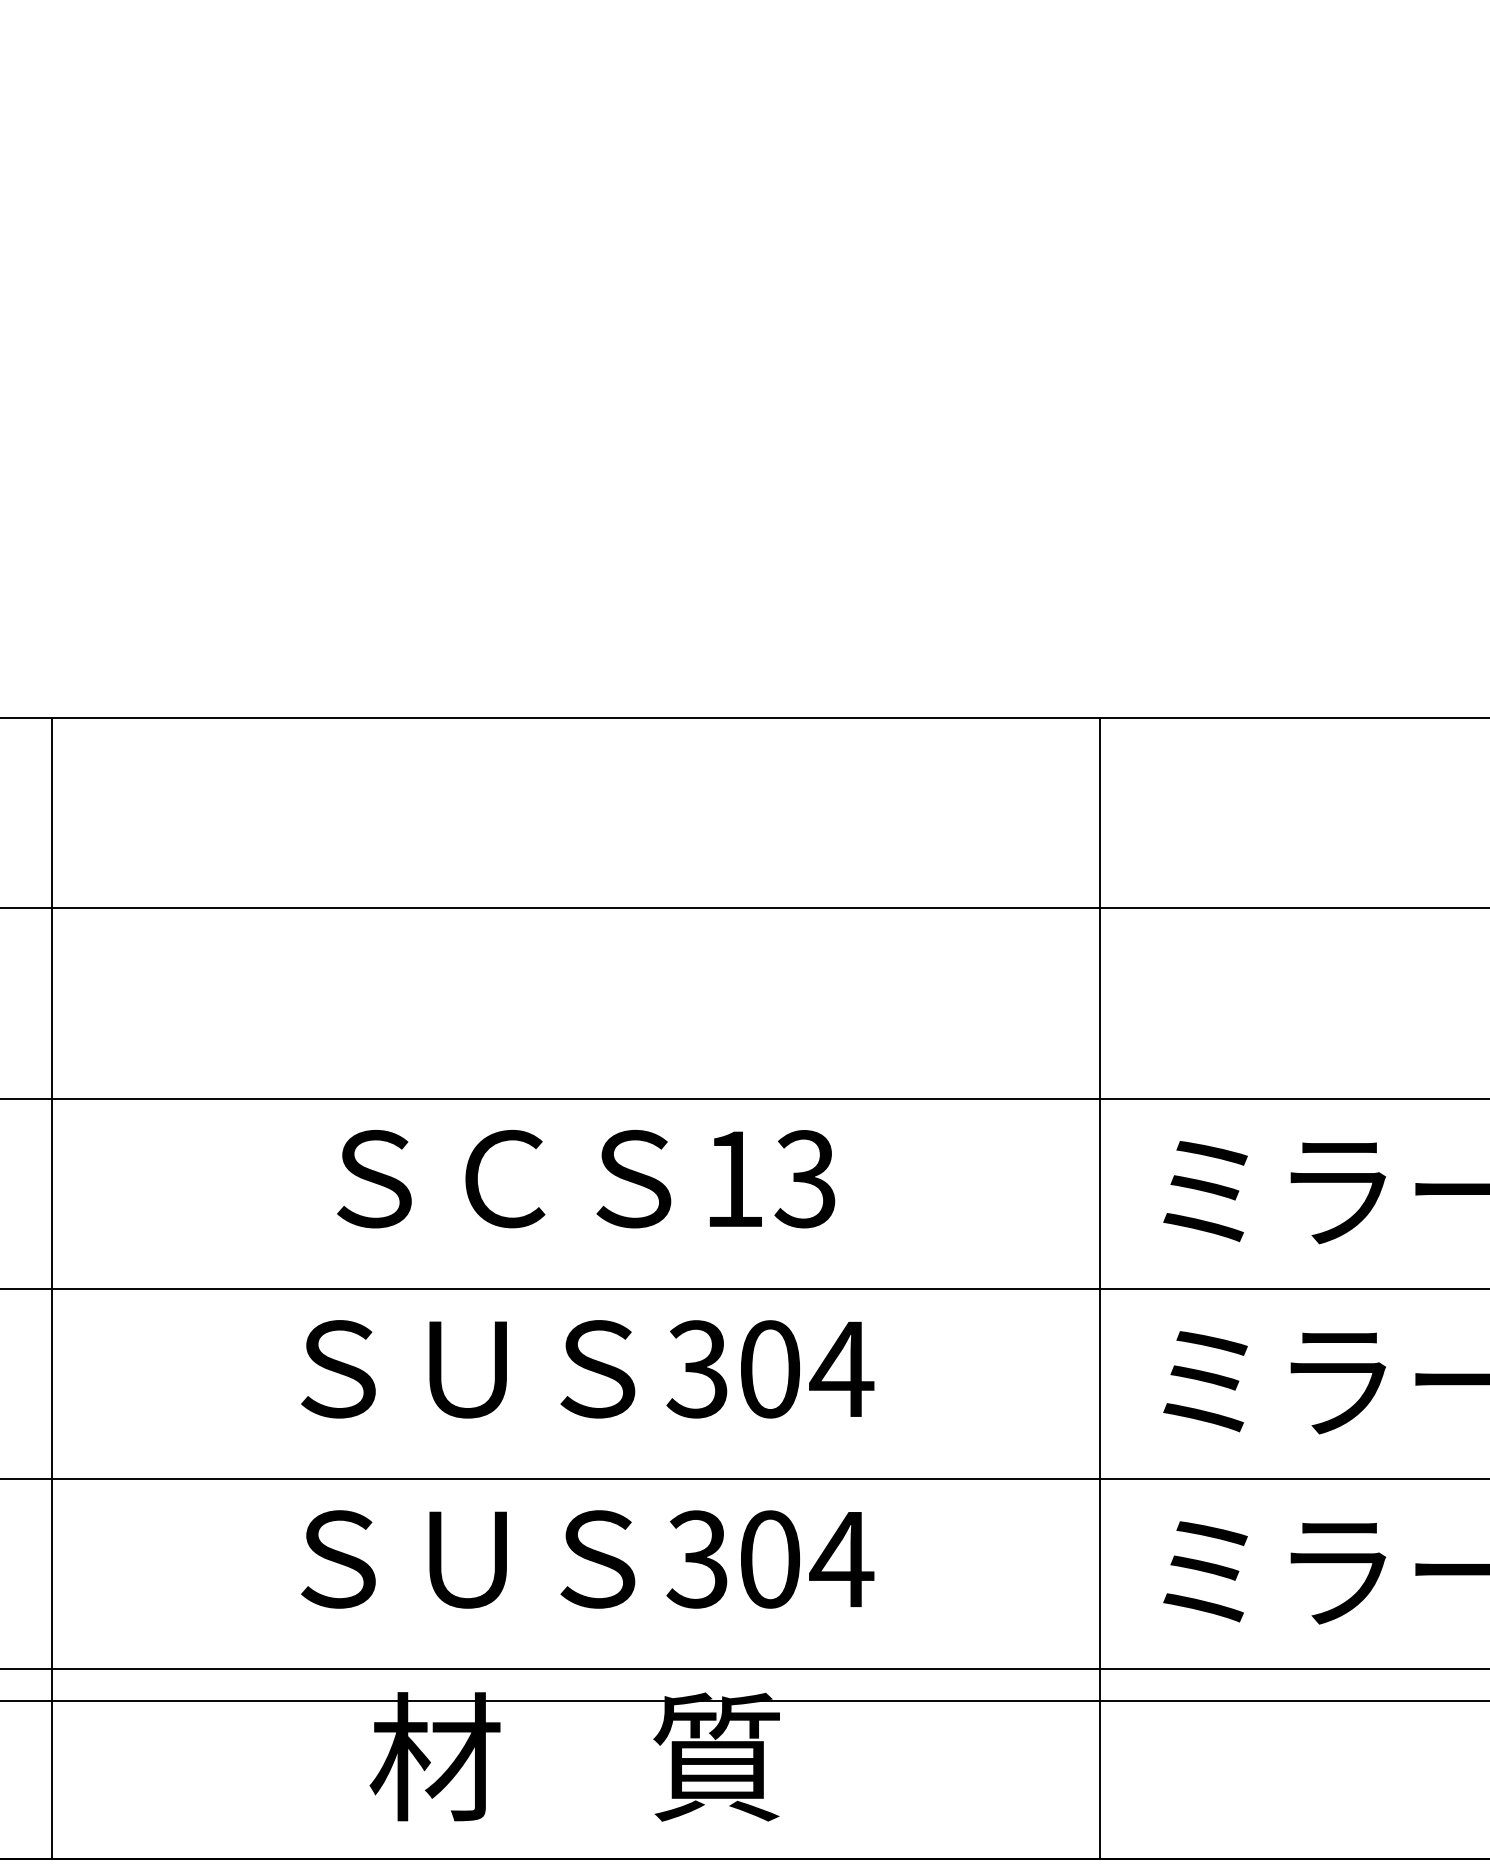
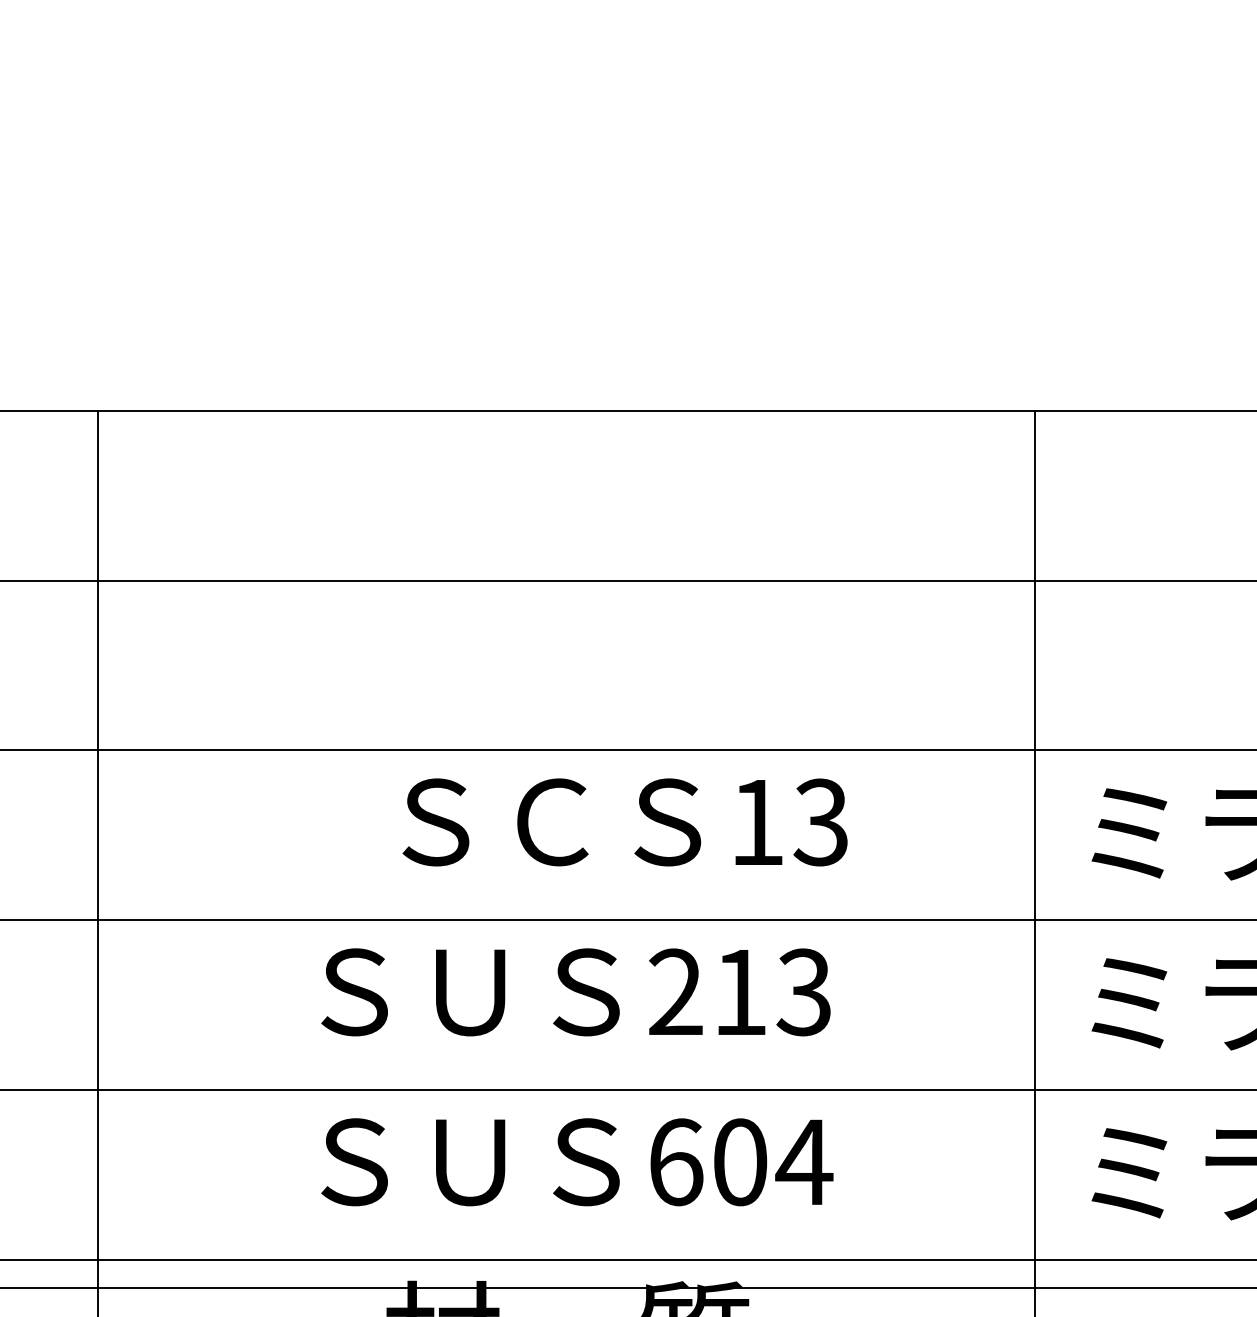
text: (586, 1179) -> (625, 822), moved
text: (770, 1369) -> (740, 992), 304 -> 213
text: (697, 1559) -> (675, 1162), 304 -> 604

